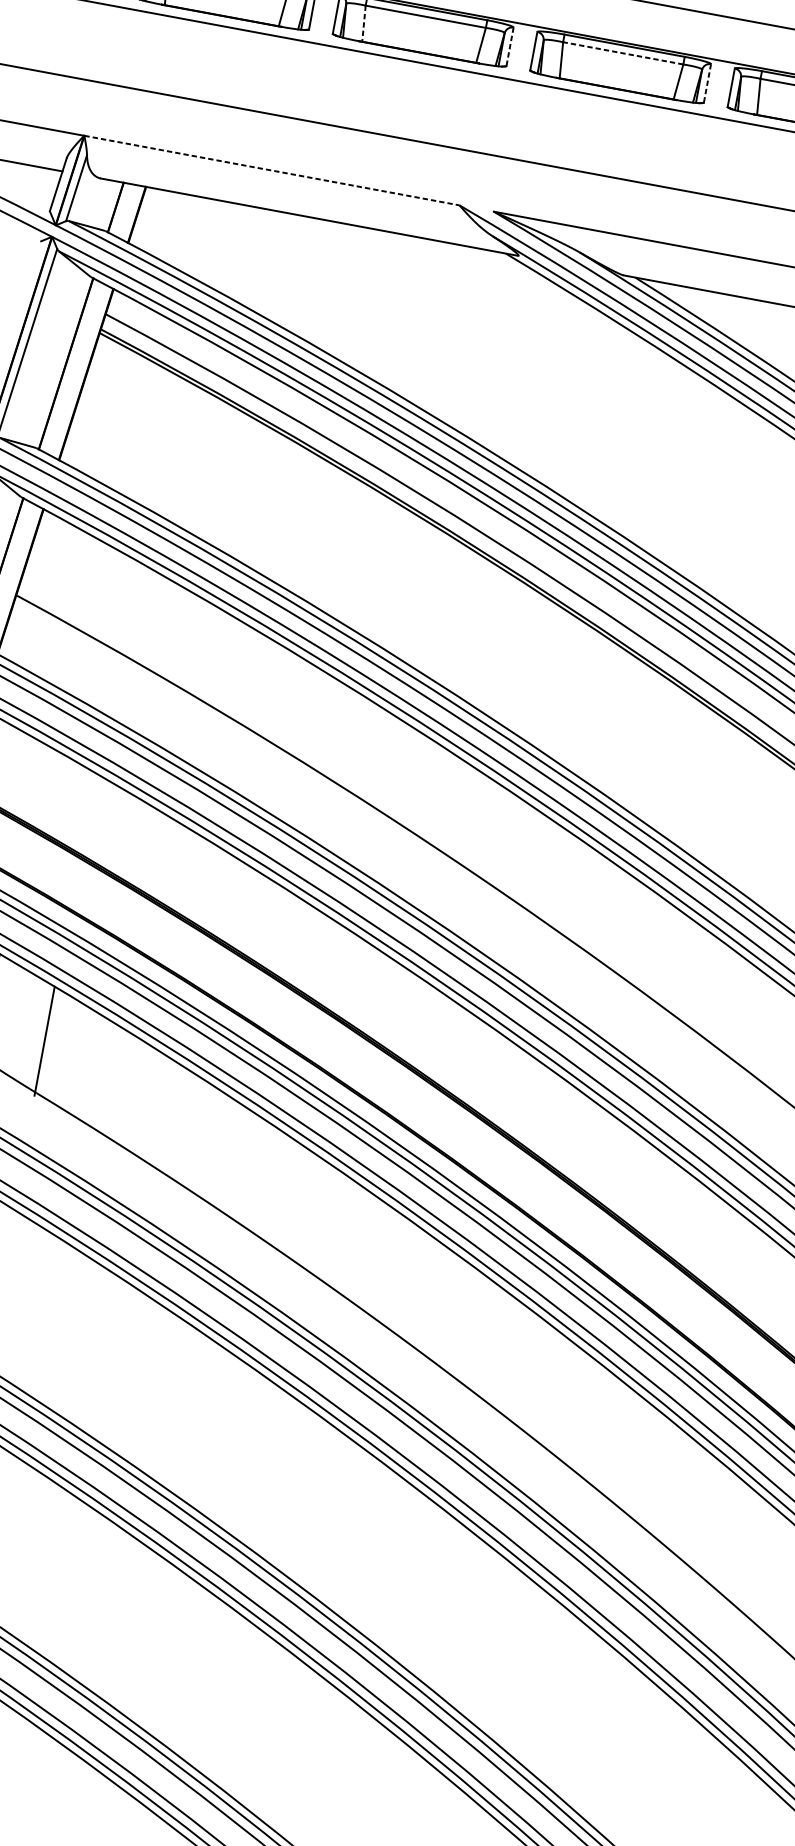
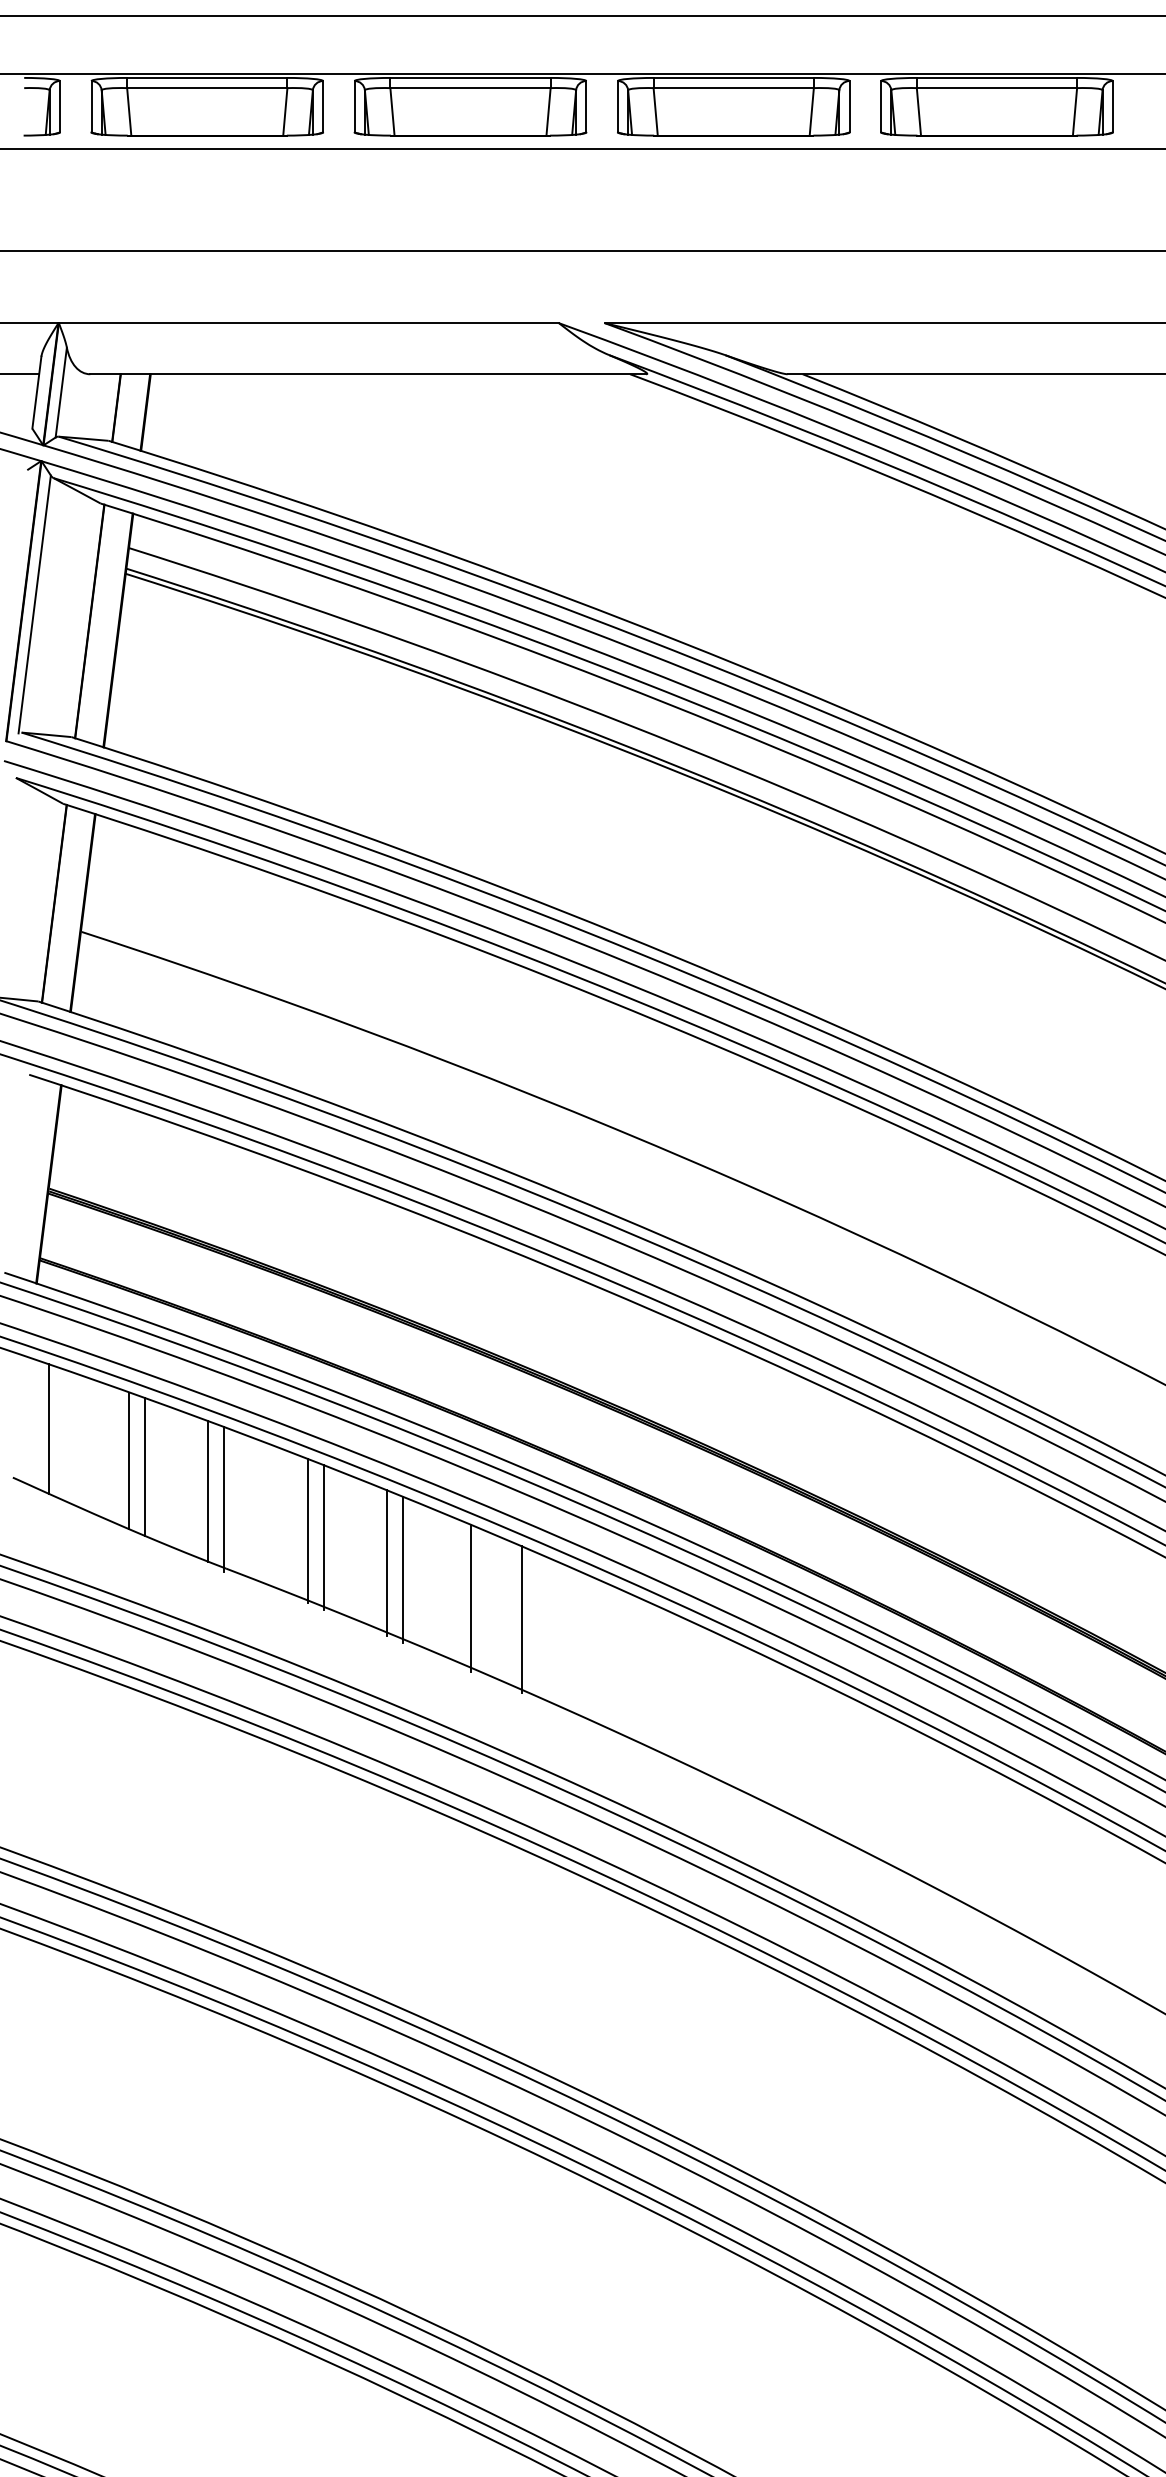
line: (364, 23) -> (392, 111), dashed -> solid
line: (510, 46) -> (586, 106), dashed -> solid
line: (623, 53) -> (733, 88), dashed -> solid
line: (707, 83) -> (849, 106), dashed -> solid
line: (272, 170) -> (309, 323), dashed -> solid
line: (33, 1032) -> (207, 1491), added
line: (103, 1076) -> (308, 1531), added
line: (114, 1083) -> (324, 1537), added
line: (157, 1111) -> (386, 1563), added
line: (168, 1118) -> (402, 1569), added
line: (215, 1148) -> (470, 1597), added
line: (251, 1172) -> (521, 1619), added

